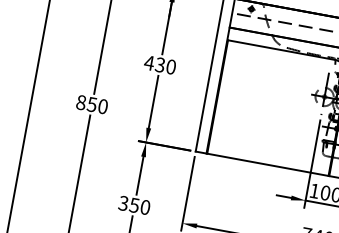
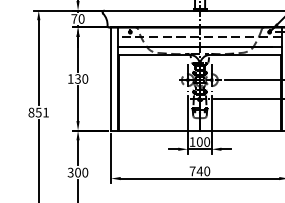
text: (149, 62) -> (70, 78), 430 -> 130
text: (102, 106) -> (45, 112), 850 -> 851
text: (133, 205) -> (77, 172), 350 -> 300

